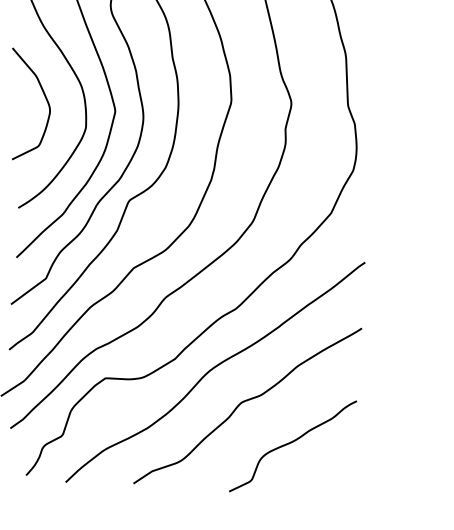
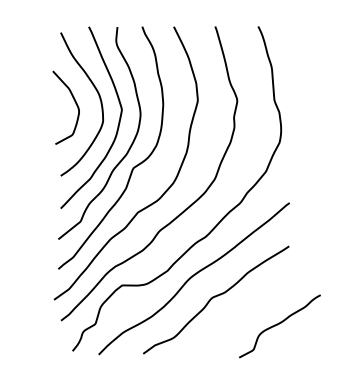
curve: (292, 443) -> (279, 324), moved

